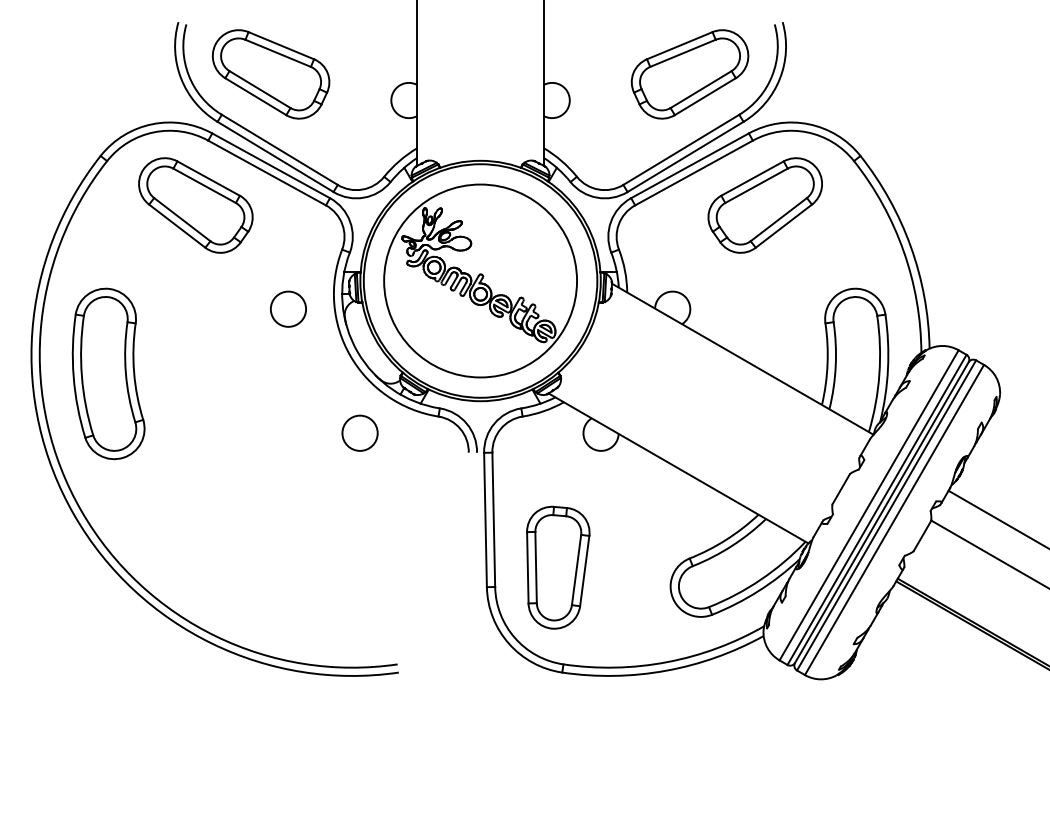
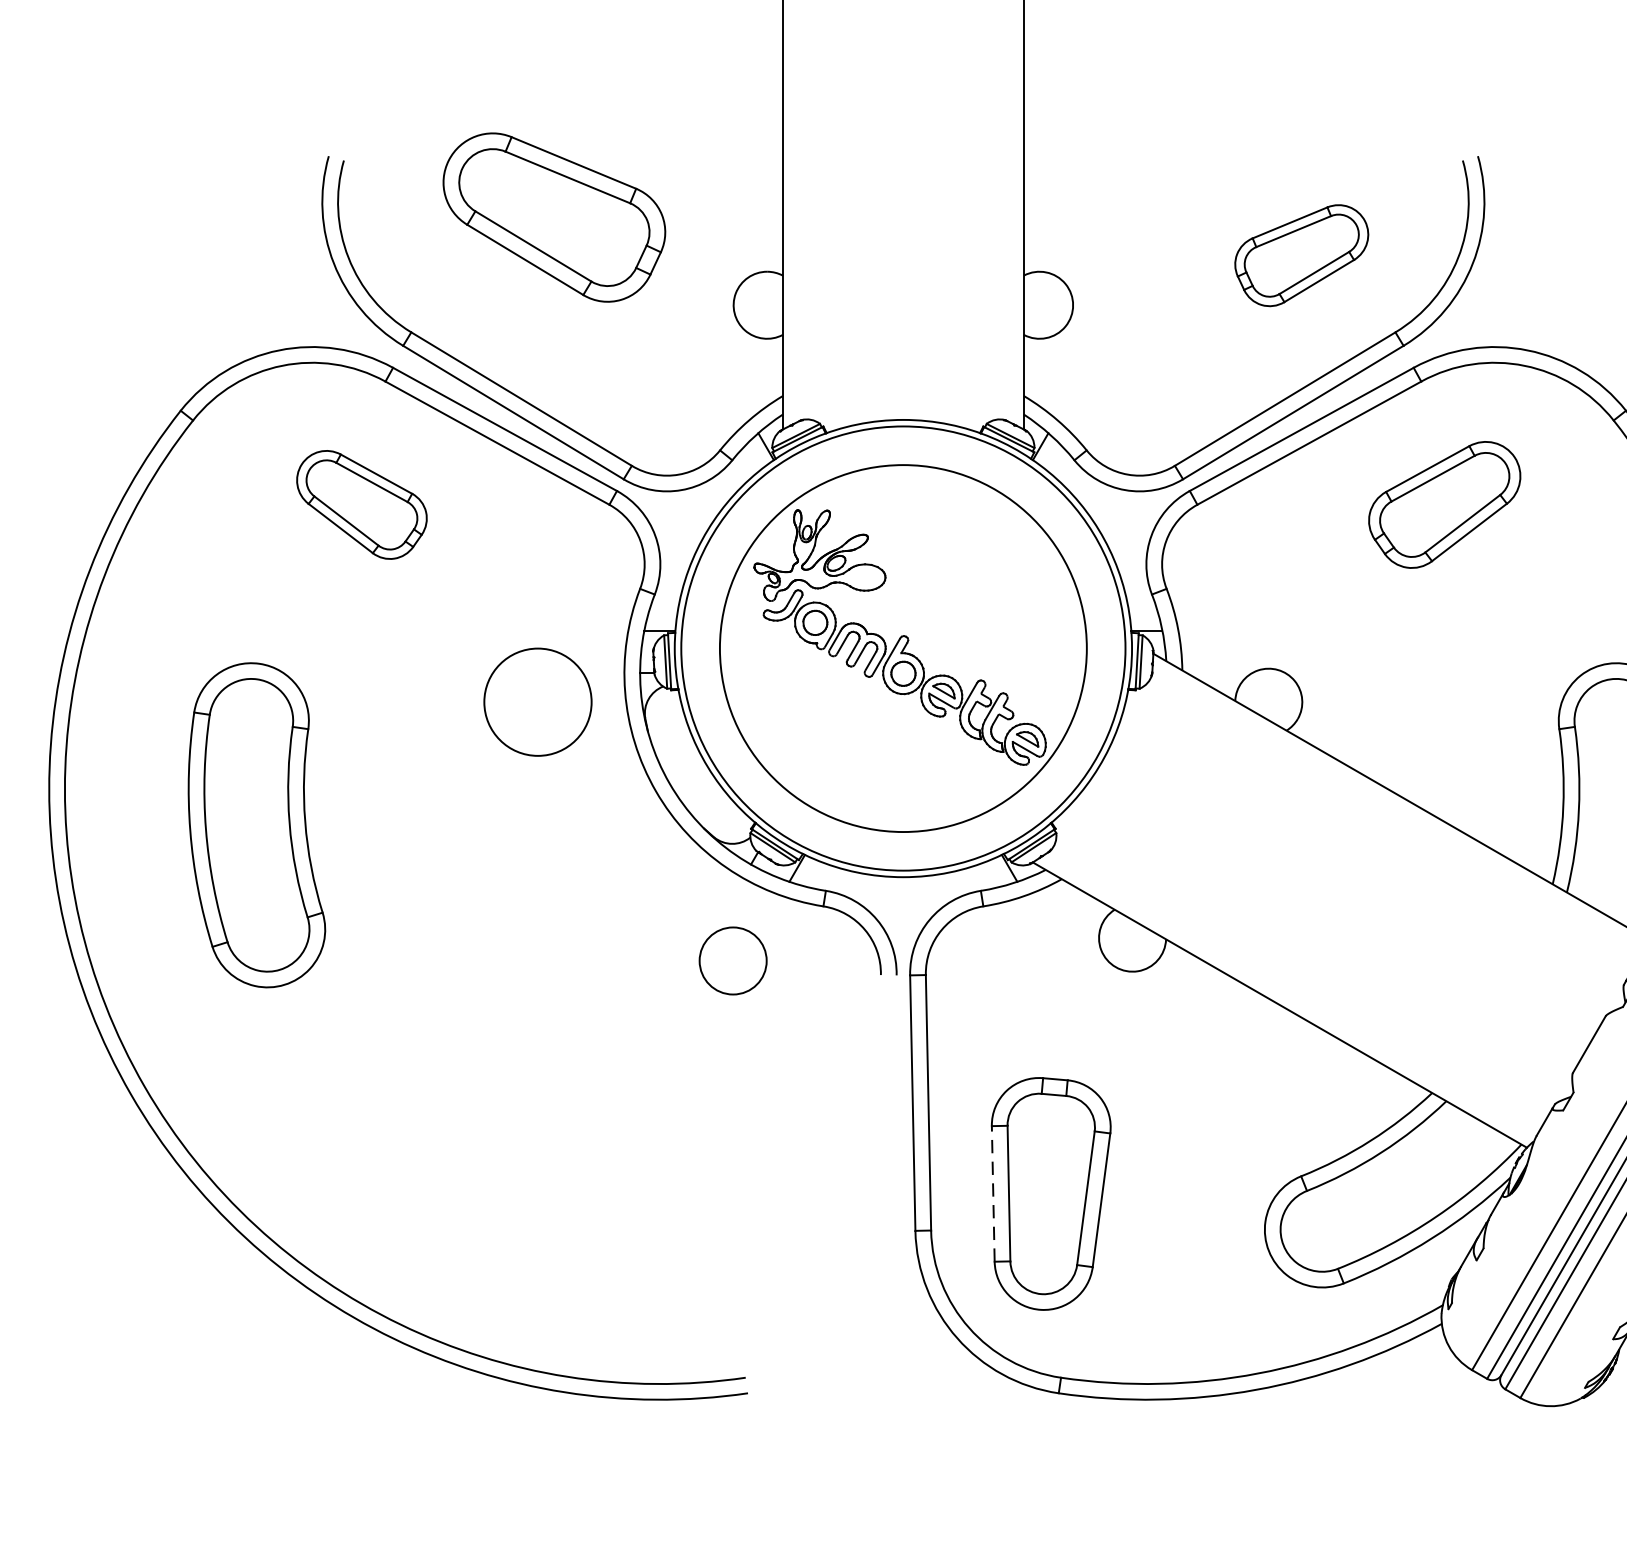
part: (270, 74) -> (553, 217), moved
part: (689, 74) -> (1300, 255), size x0.6
part: (195, 205) -> (361, 504), size x0.6
part: (764, 205) -> (1443, 504), size x0.7
circle: (288, 308) -> (538, 700), size x1.6
part: (108, 373) -> (256, 824), moved
circle: (359, 432) -> (732, 959), moved
line: (527, 567) -> (992, 1193), solid -> dashed

